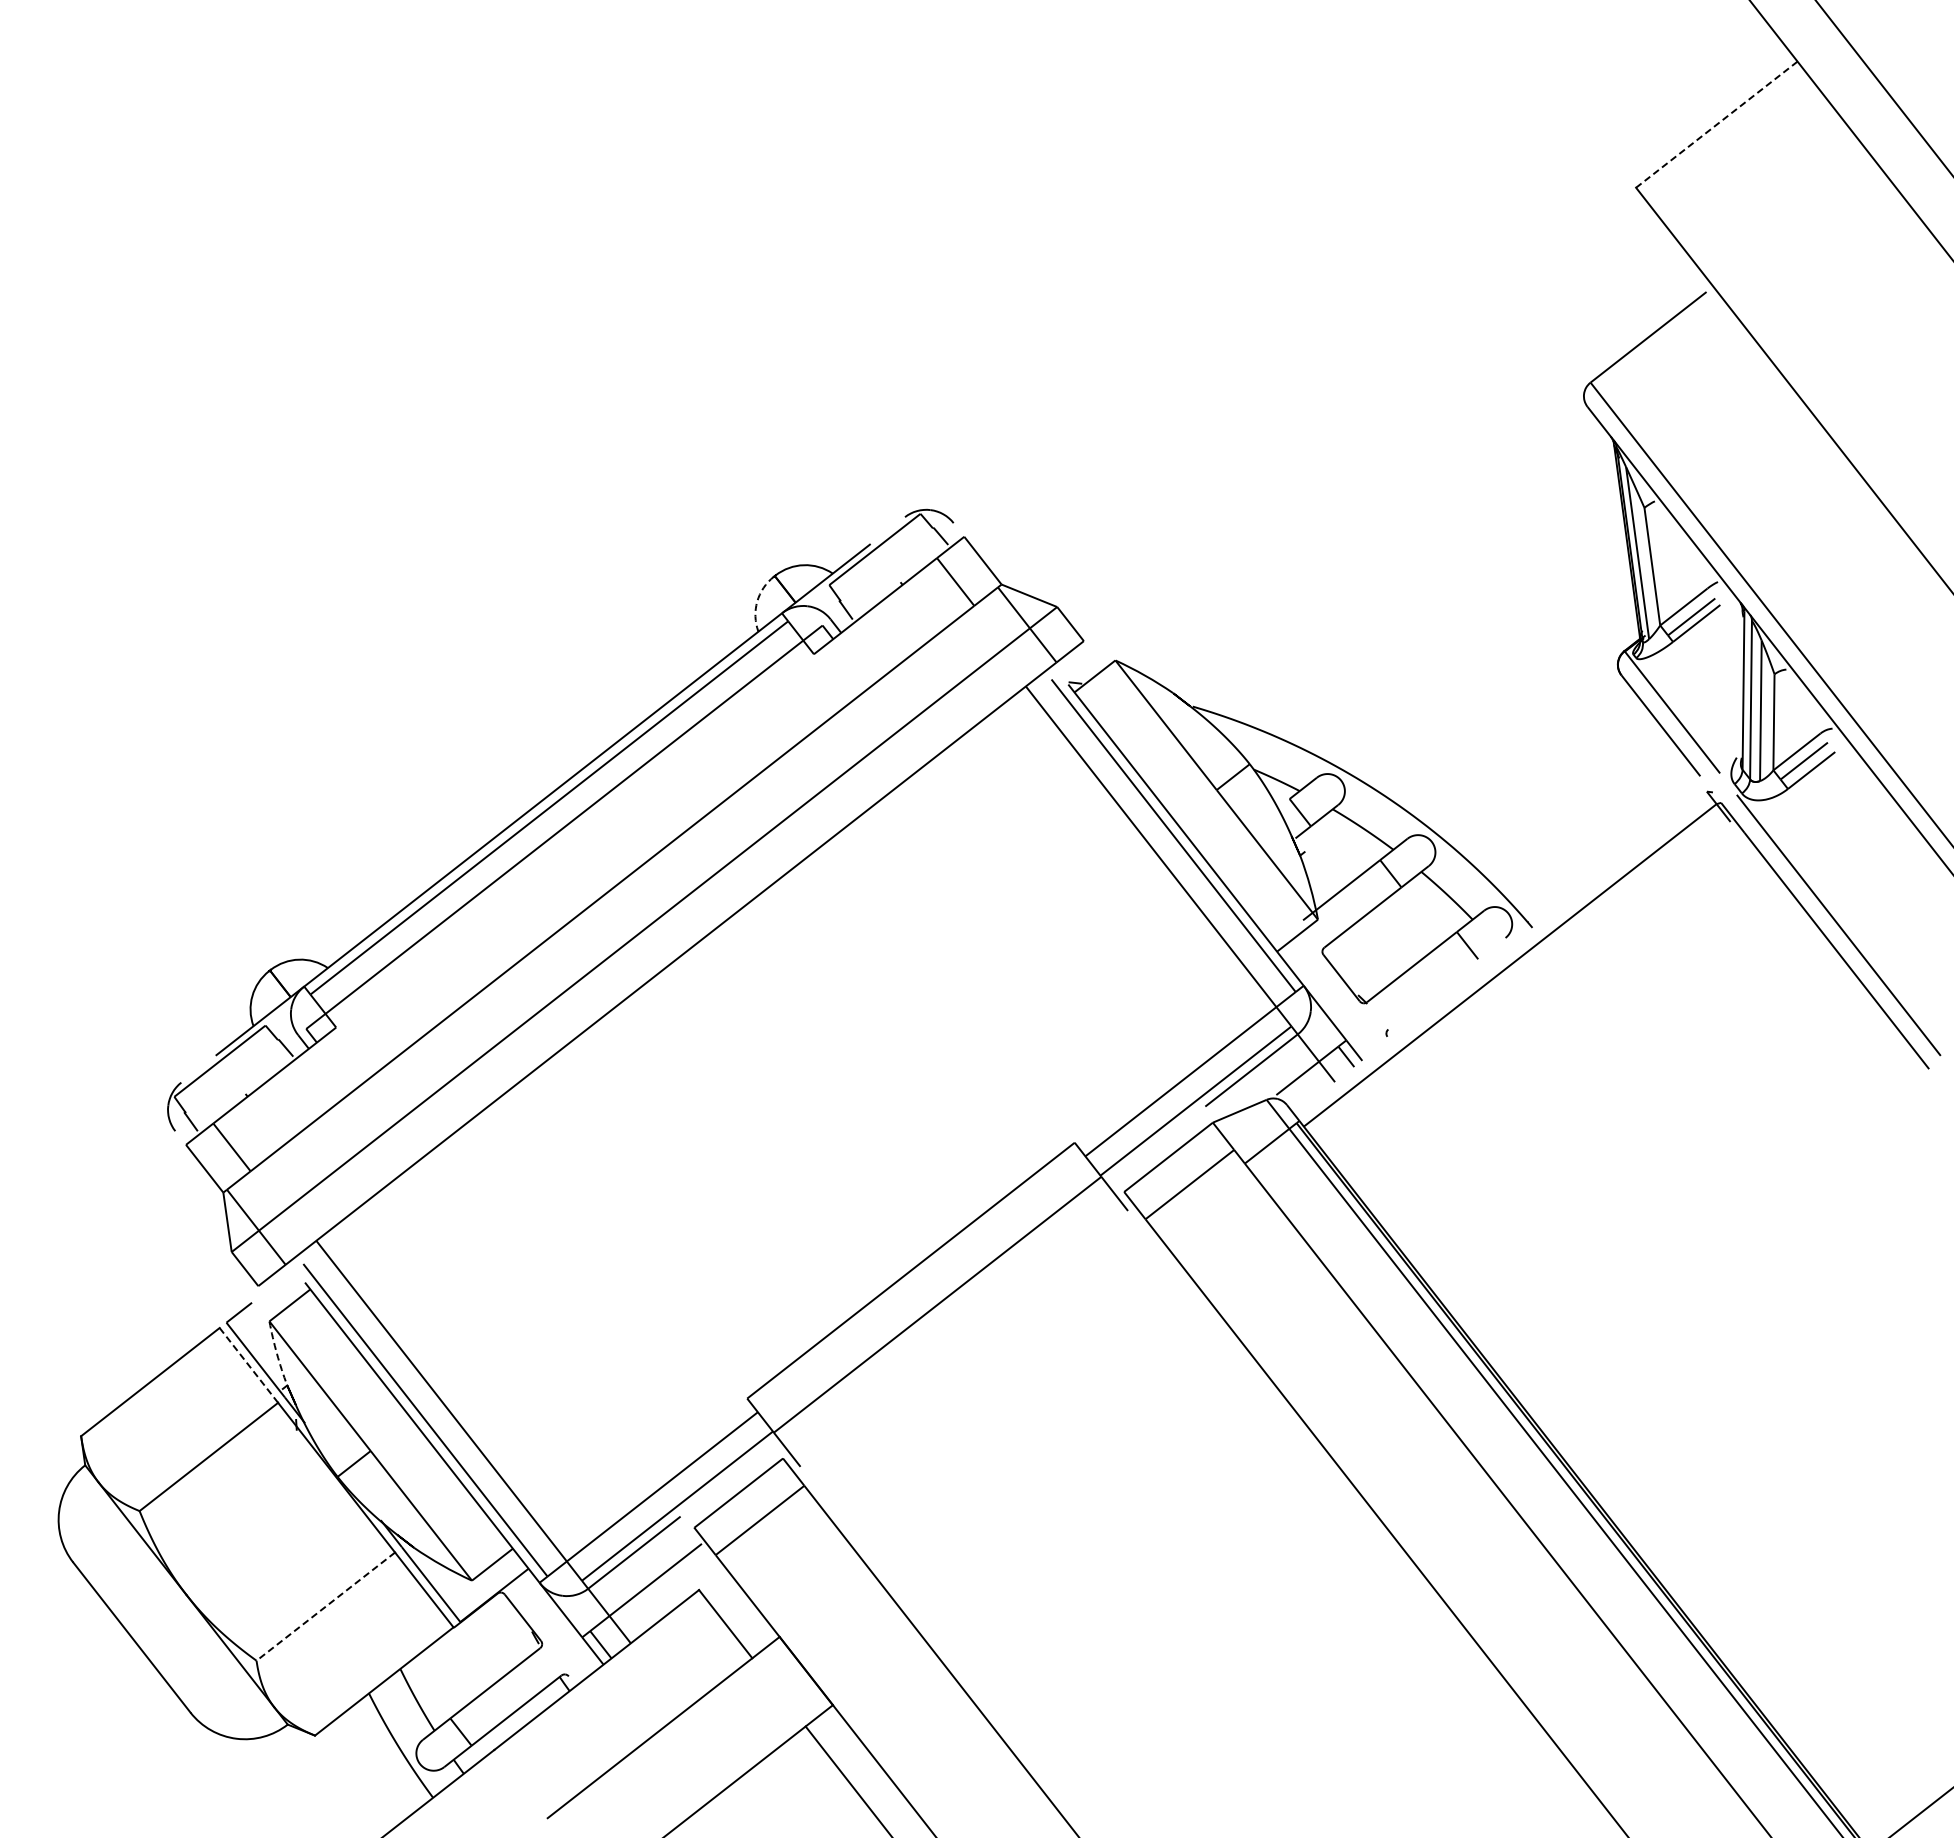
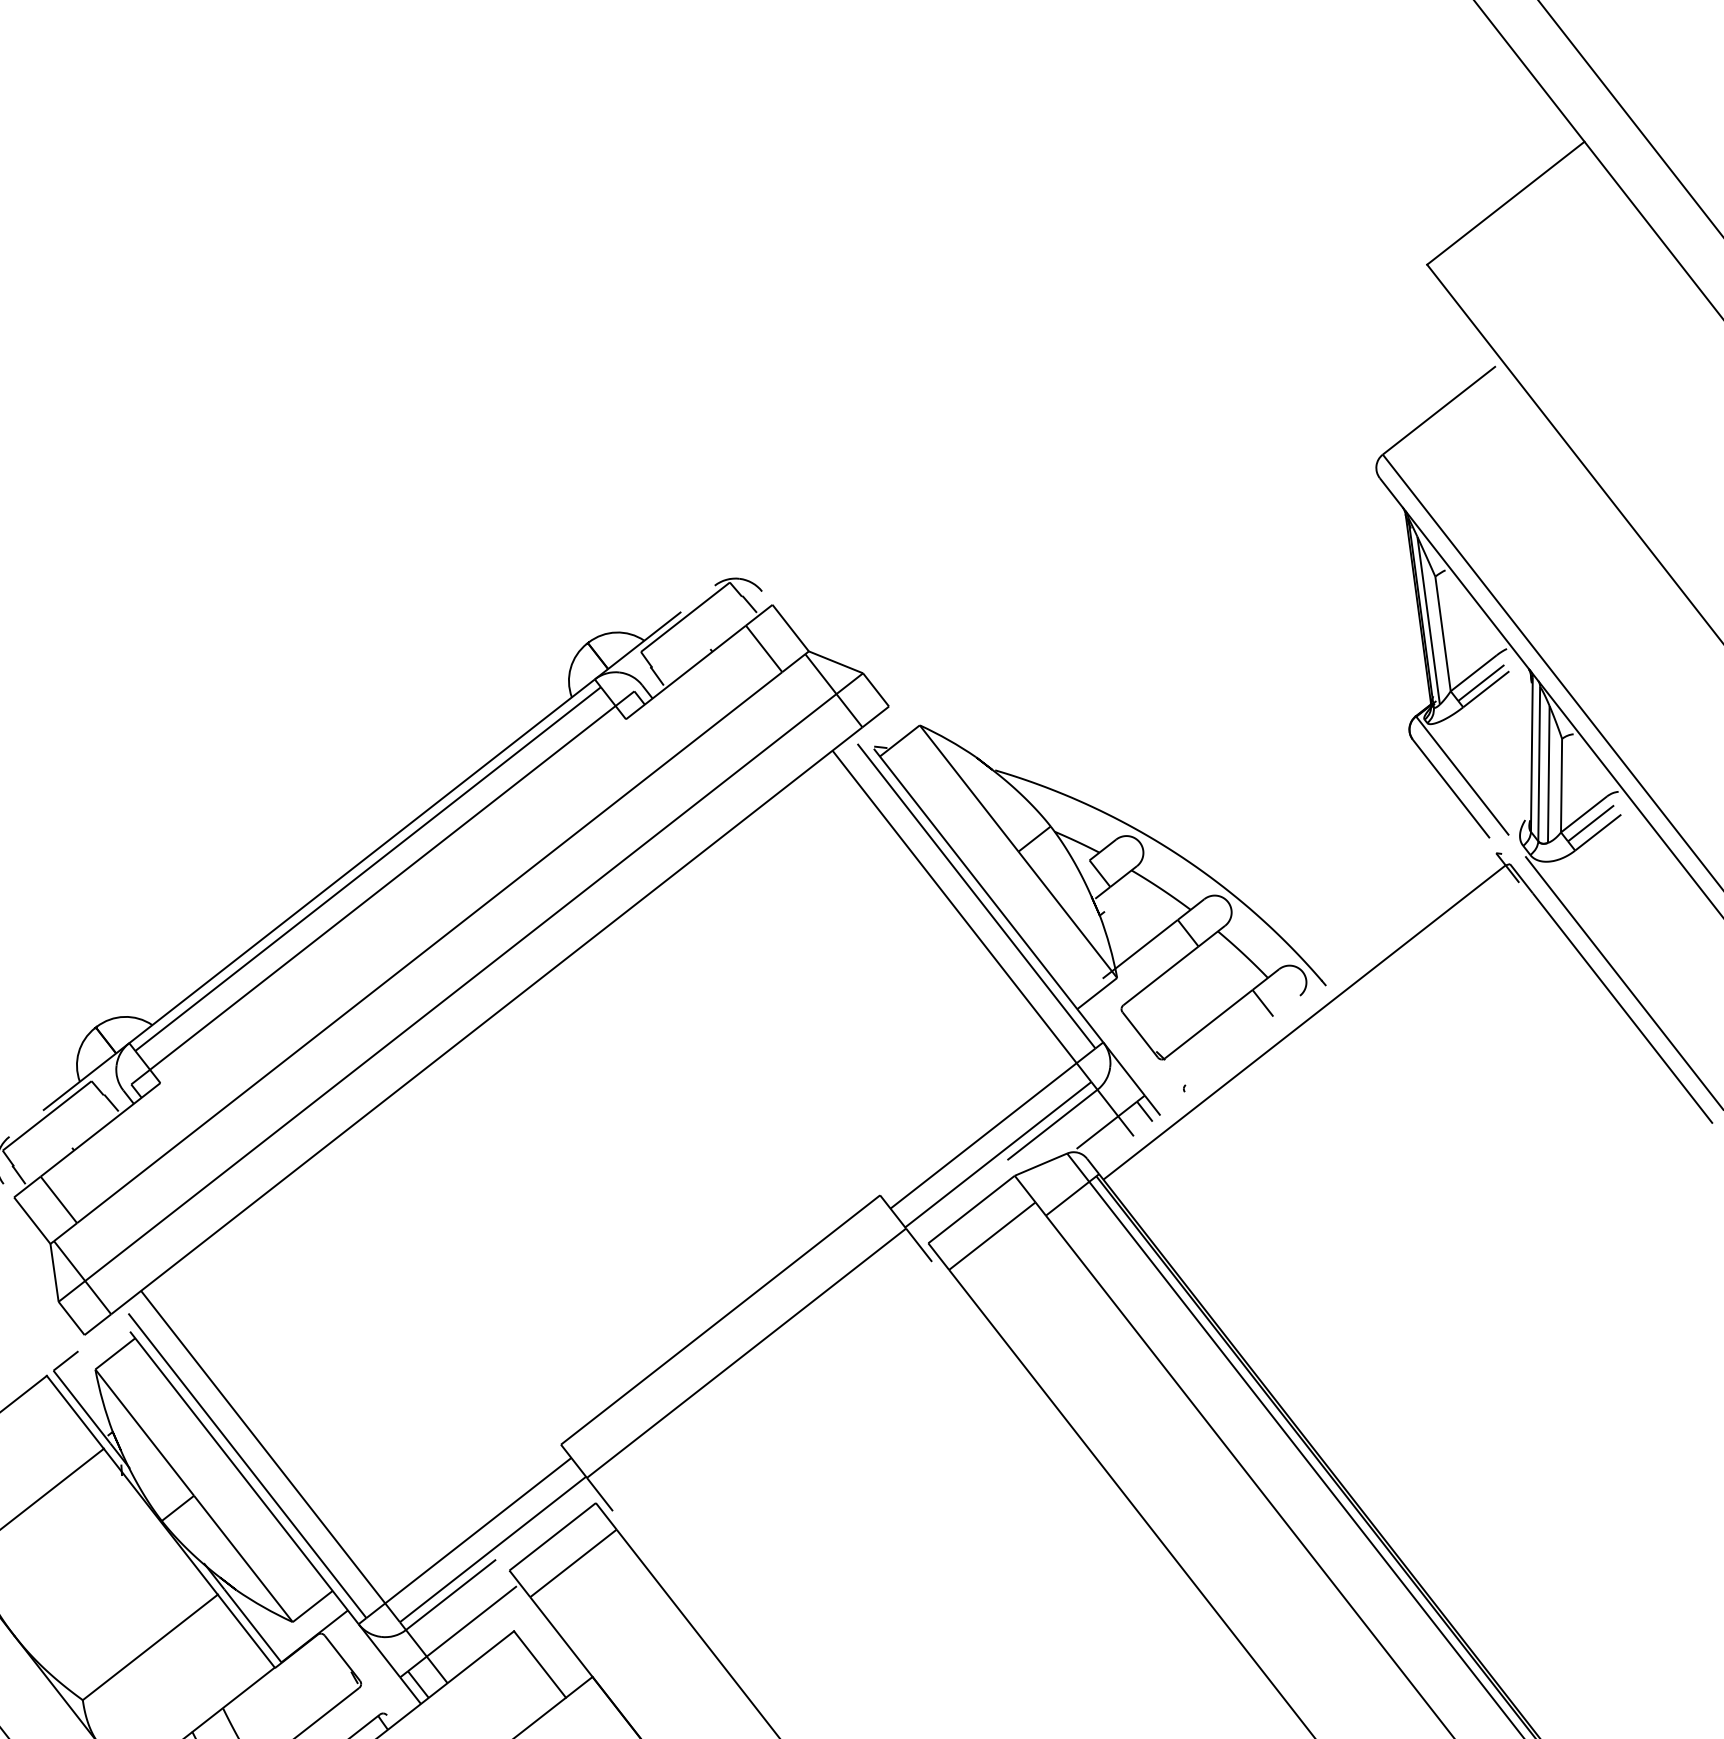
line: (1716, 124) -> (1505, 203), dashed -> solid
arc: (757, 601) -> (571, 667), dashed -> solid
arc: (277, 1353) -> (103, 1400), dashed -> solid
line: (249, 1365) -> (75, 1412), dashed -> solid
line: (325, 1606) -> (150, 1647), dashed -> solid

